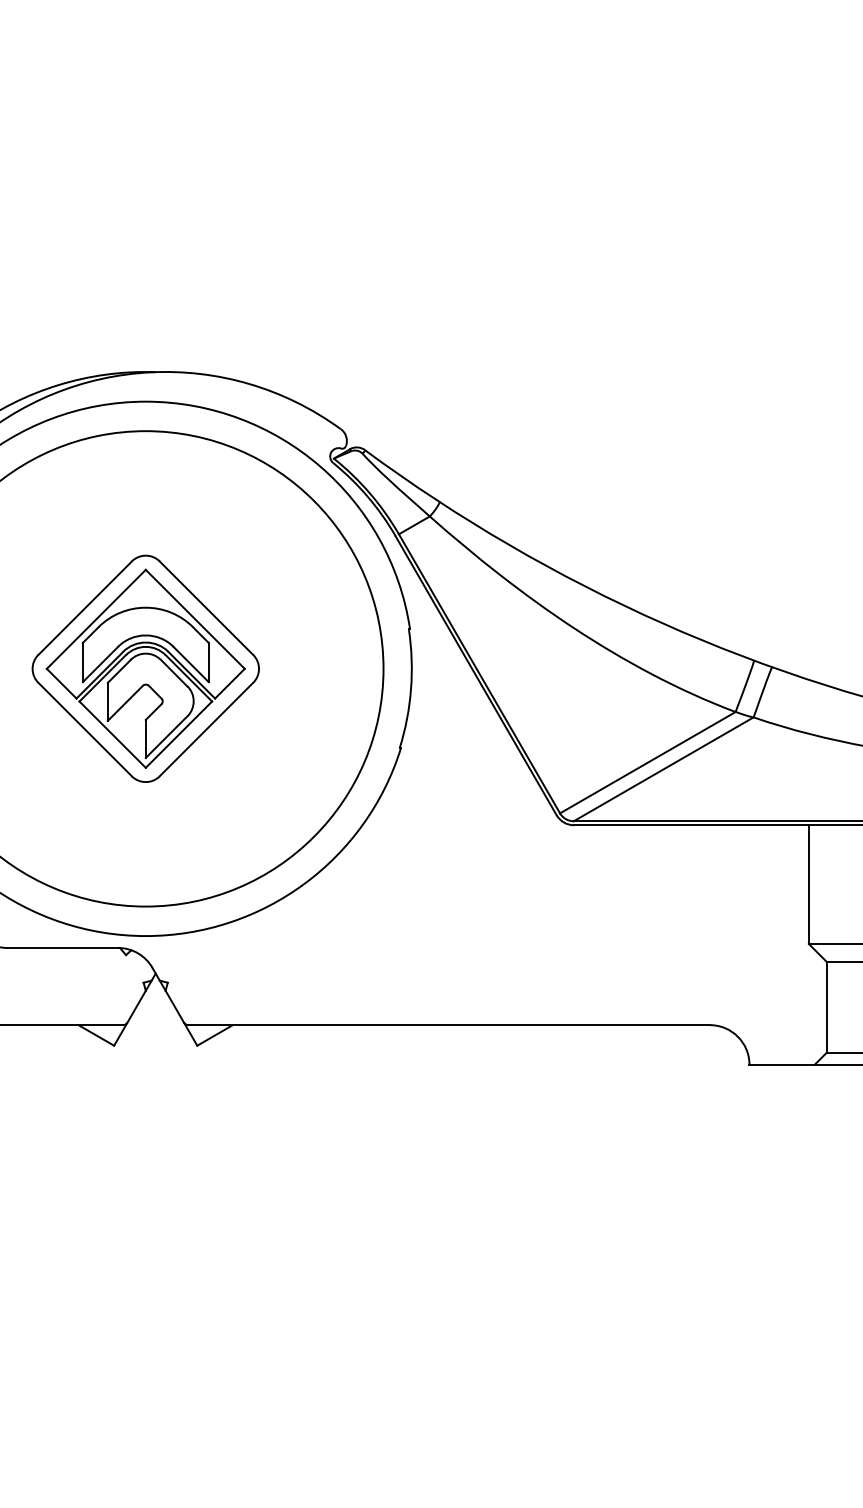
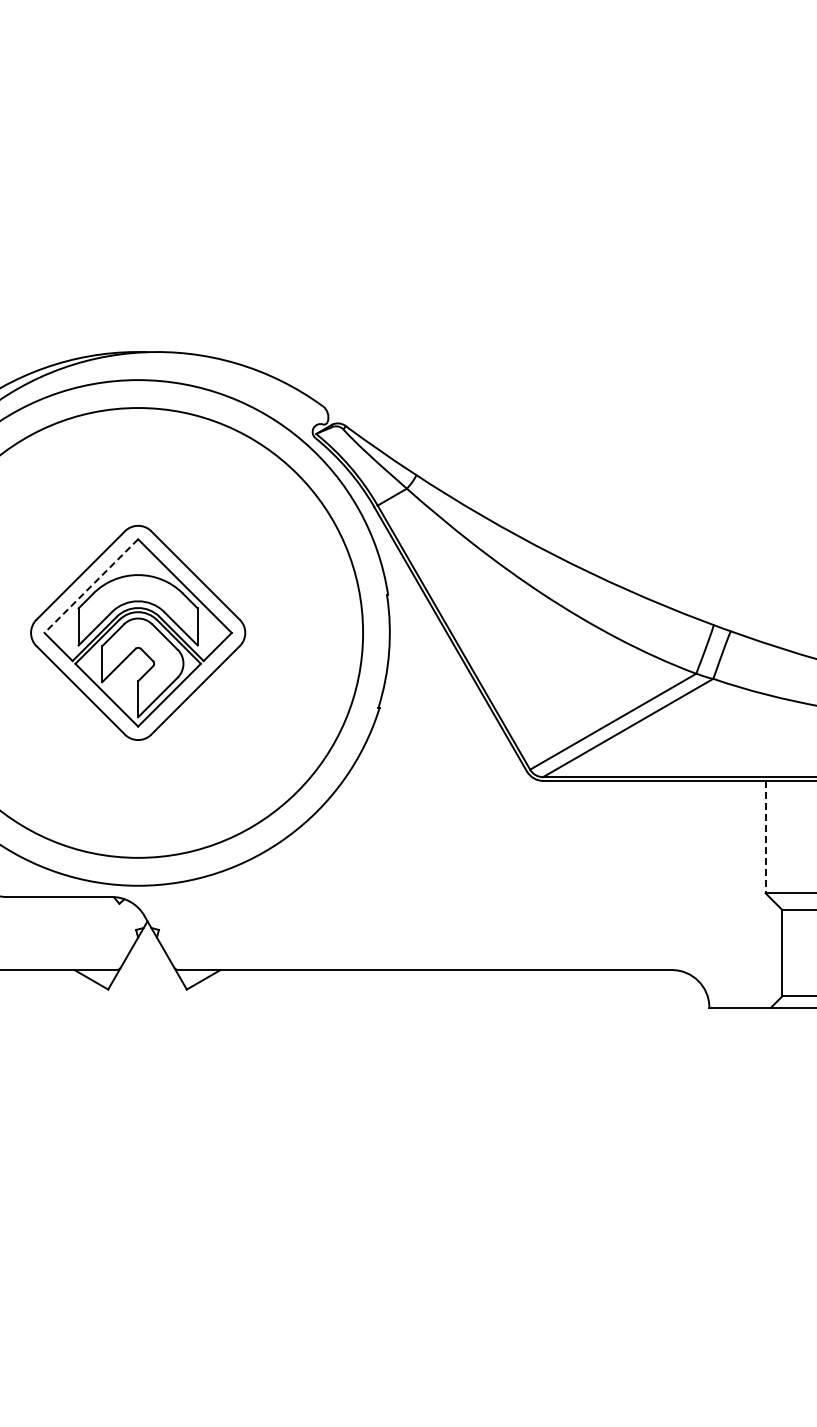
line: (96, 619) -> (91, 586), solid -> dashed
line: (808, 885) -> (765, 837), solid -> dashed

